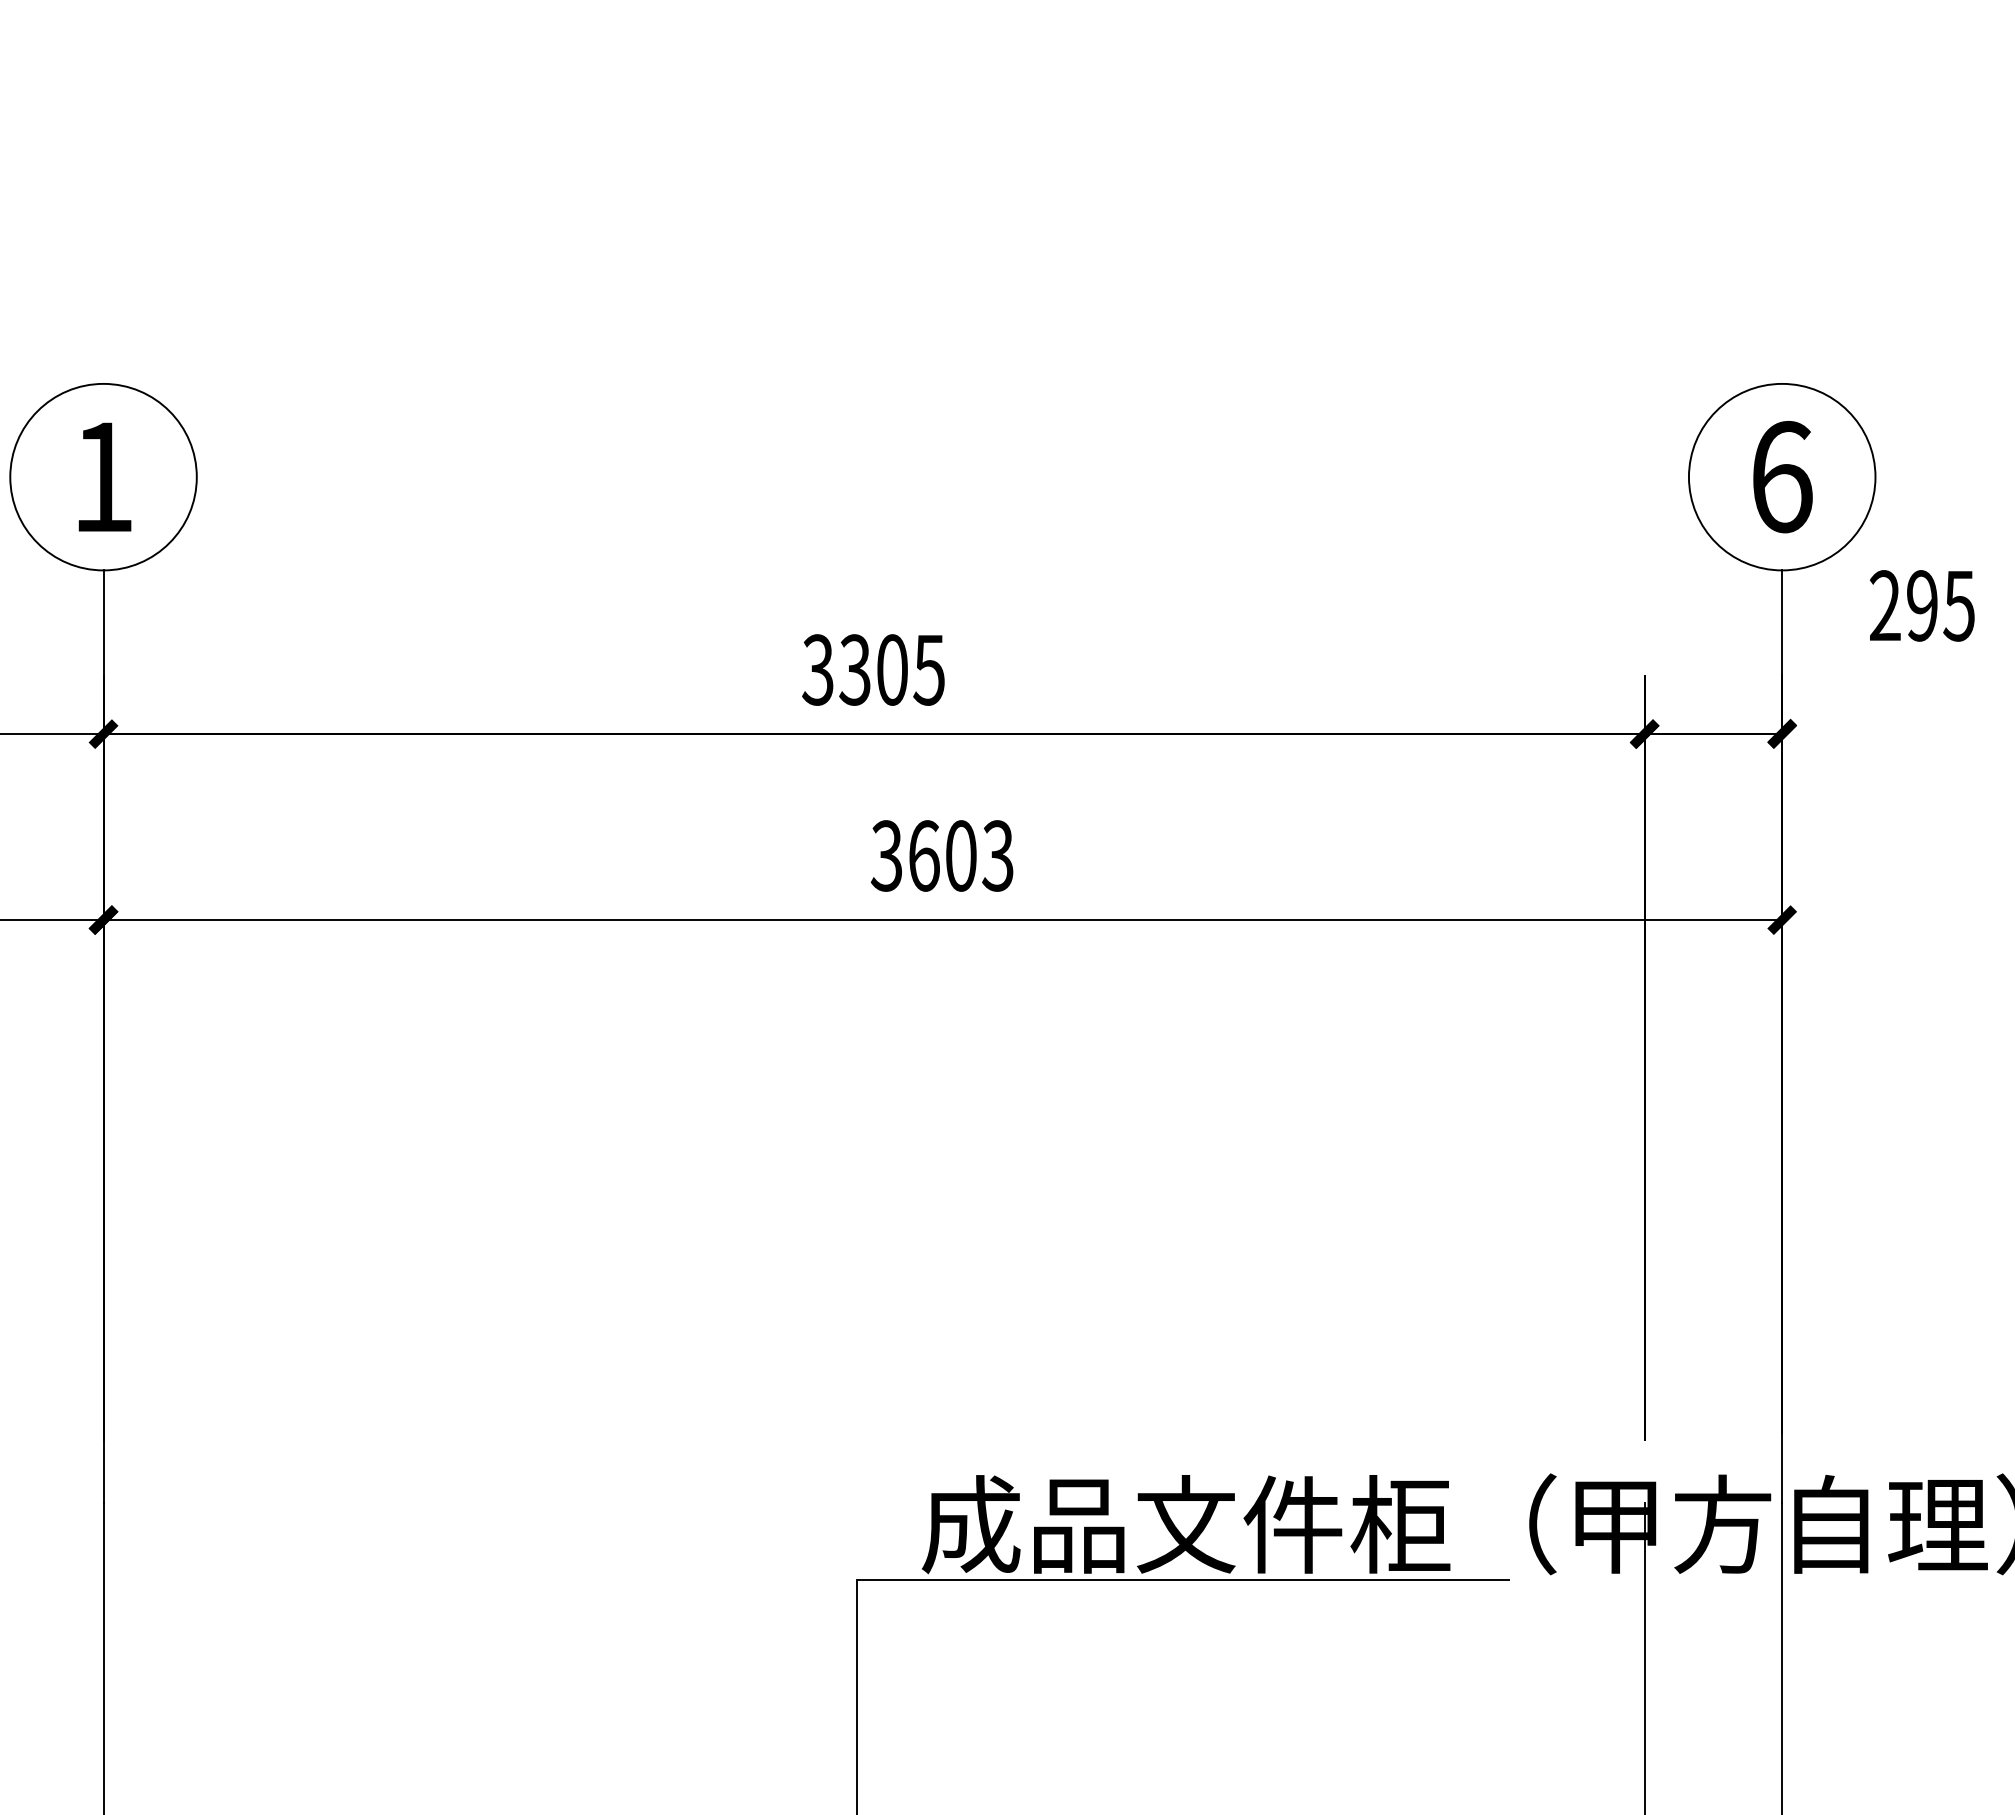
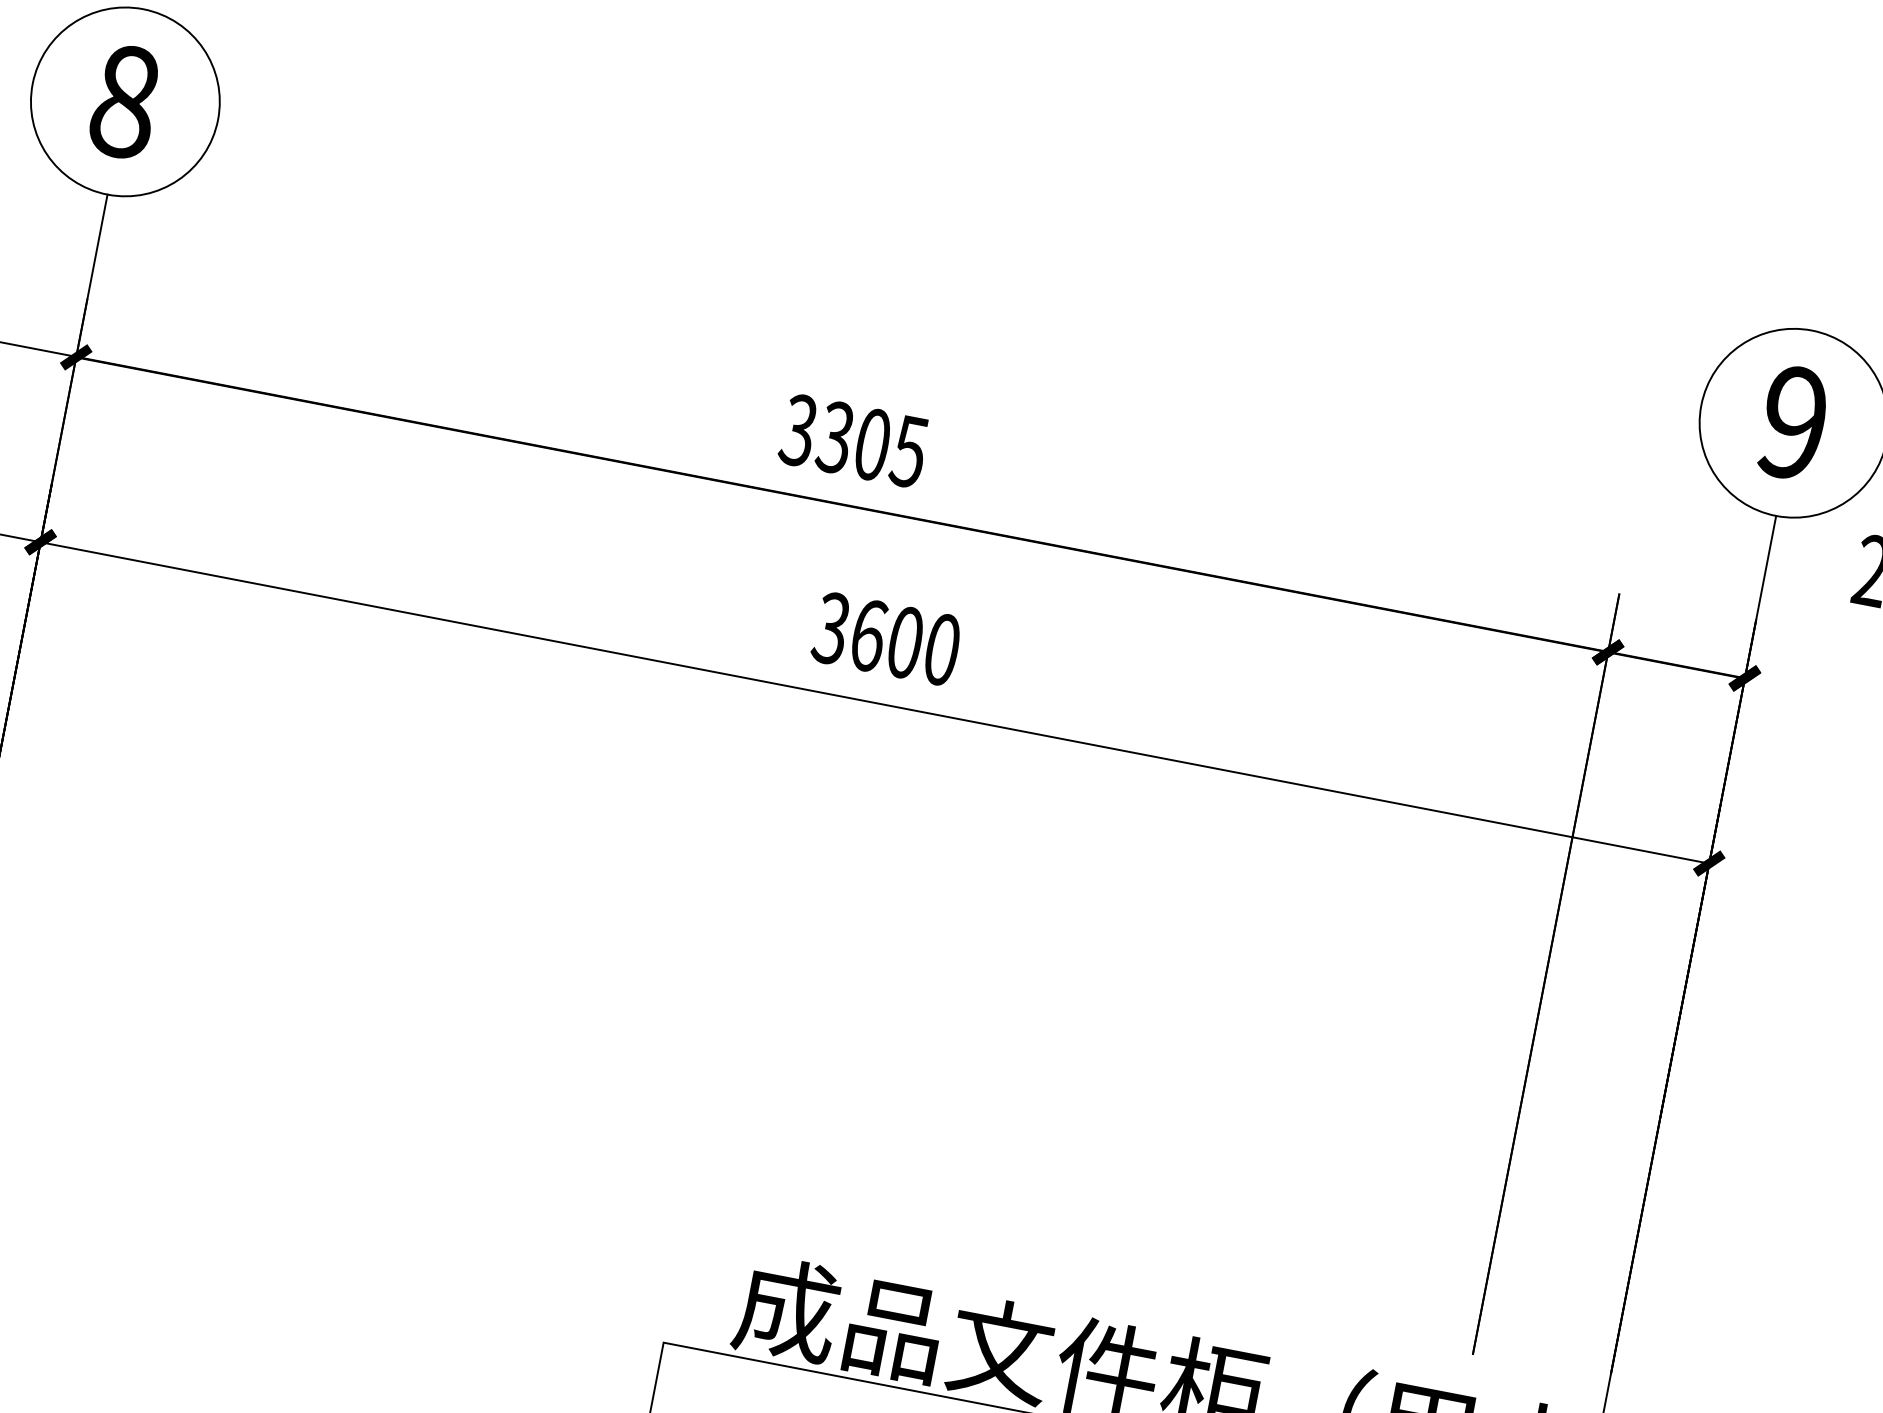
text: (103, 477) -> (125, 102), 1 -> 8
text: (1781, 477) -> (1793, 423), 6 -> 9
text: (997, 855) -> (941, 649), 3603 -> 3600

